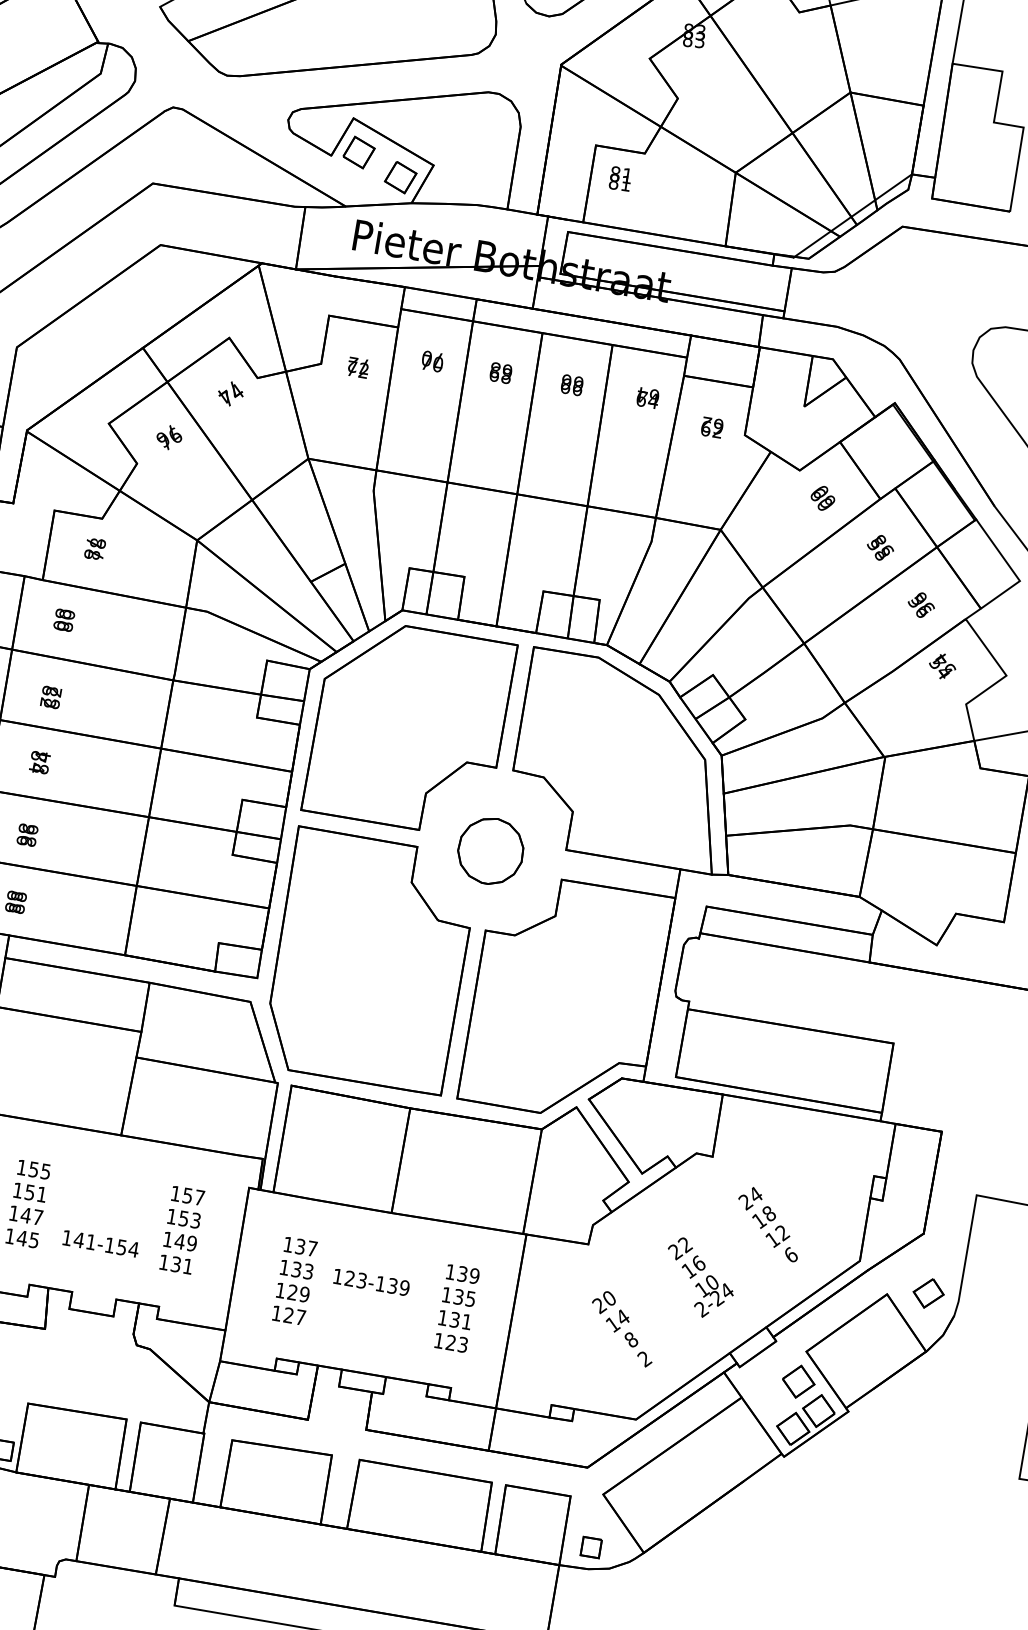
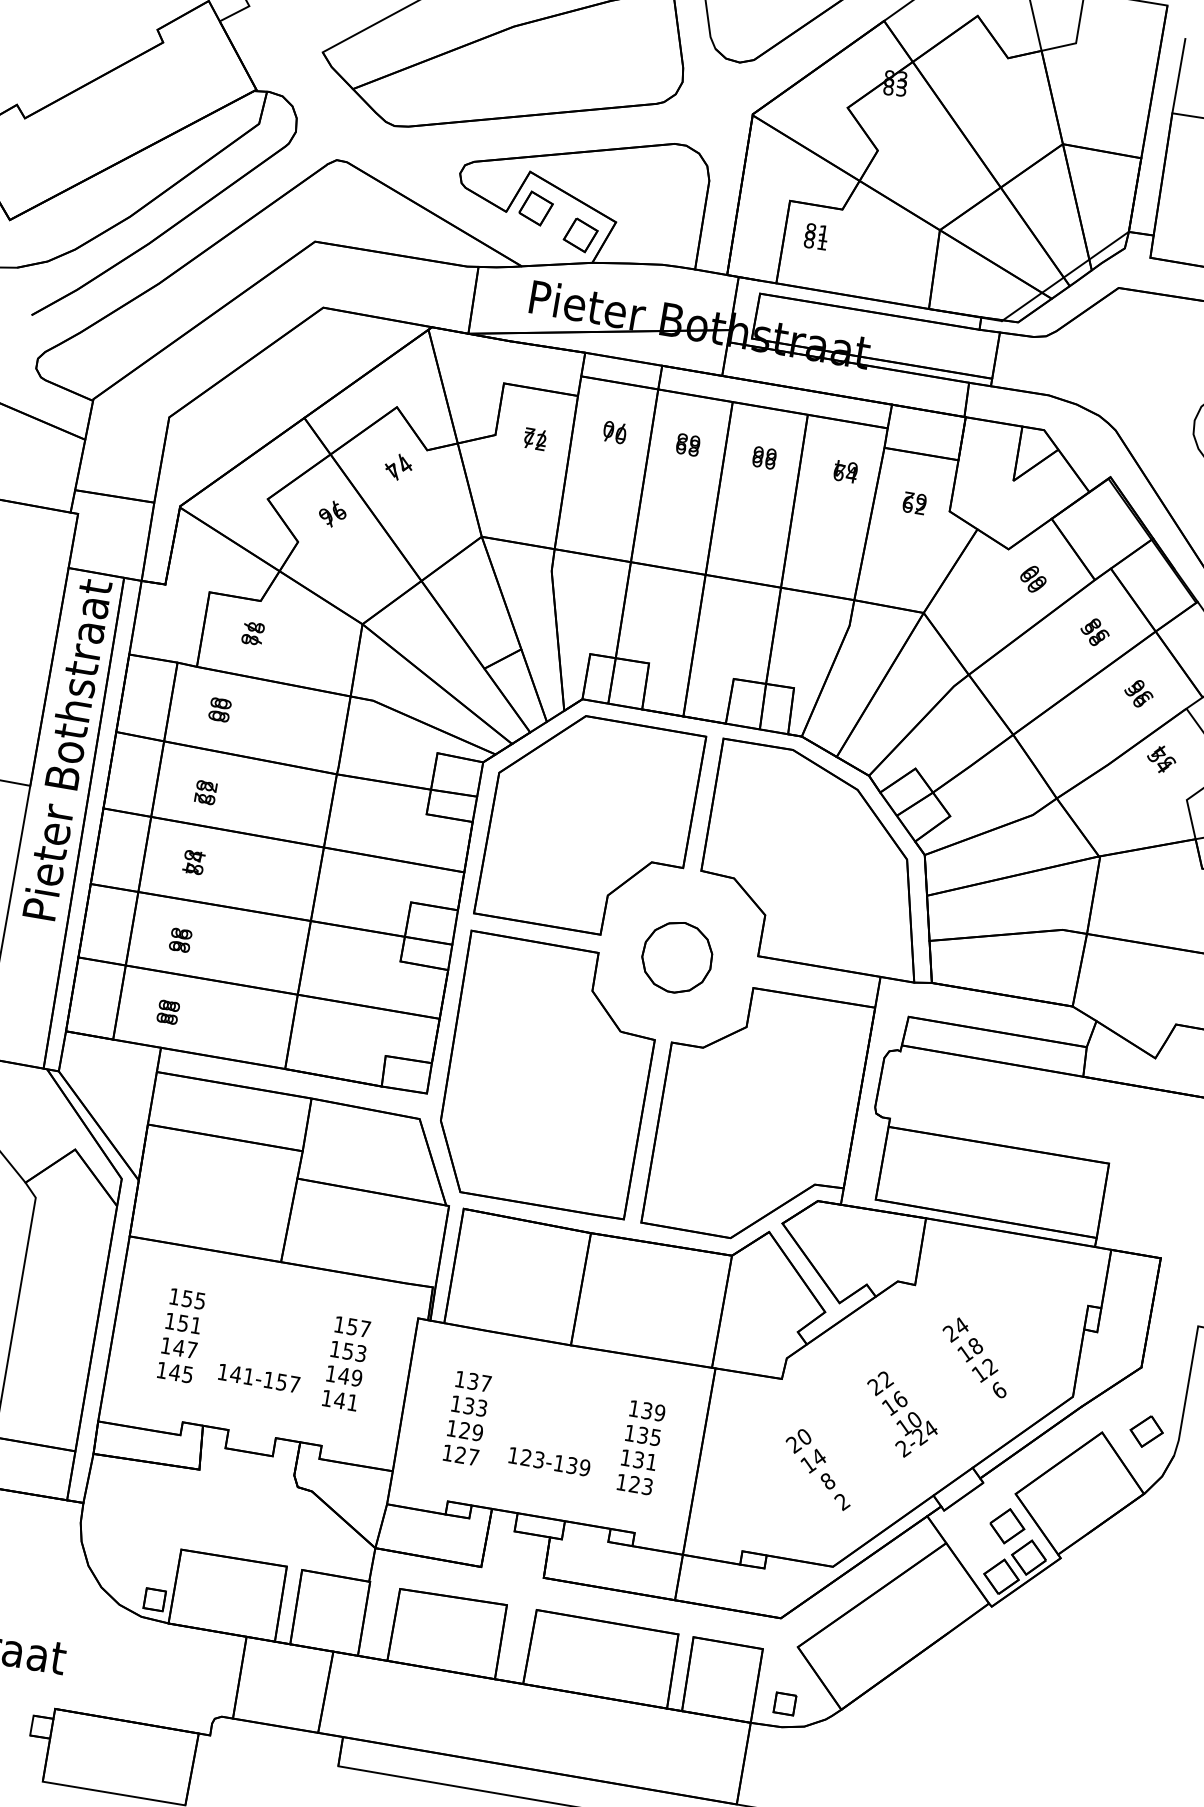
text: (133, 1249) -> (294, 1384), 141-154 -> 141-157
text: (175, 1264) -> (339, 1400), 131 -> 141
text: (371, 1282) -> (549, 1461), moved

